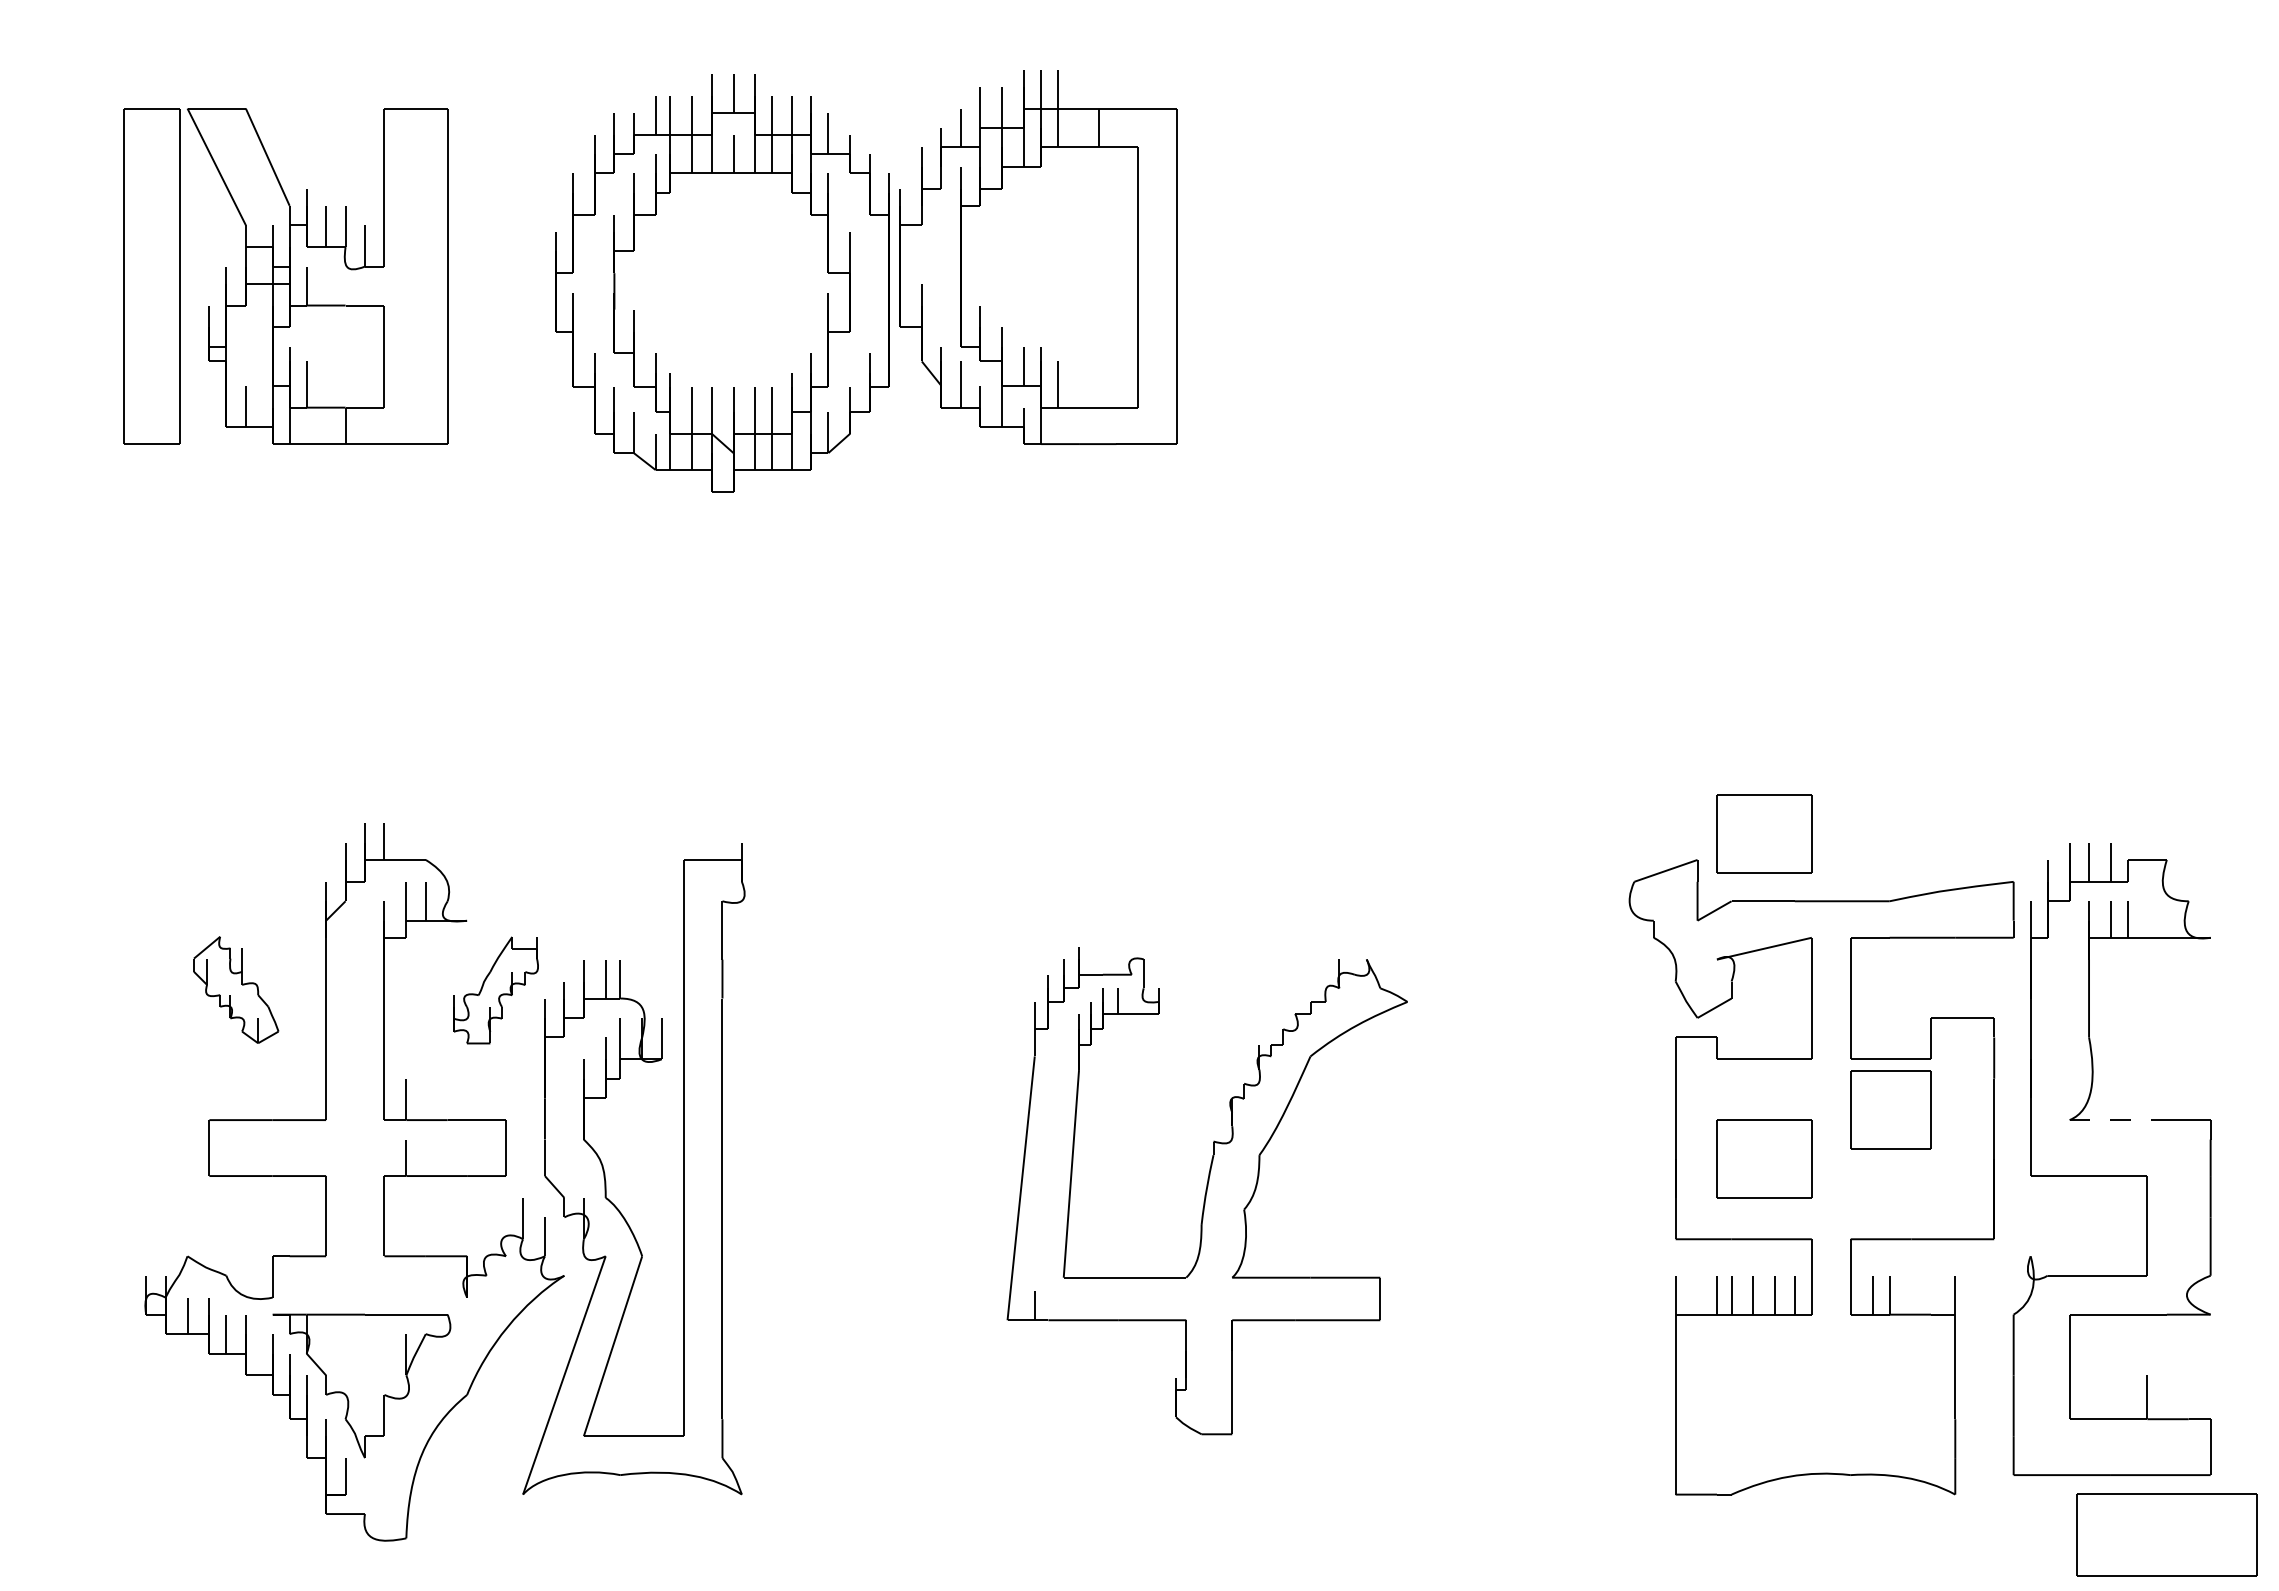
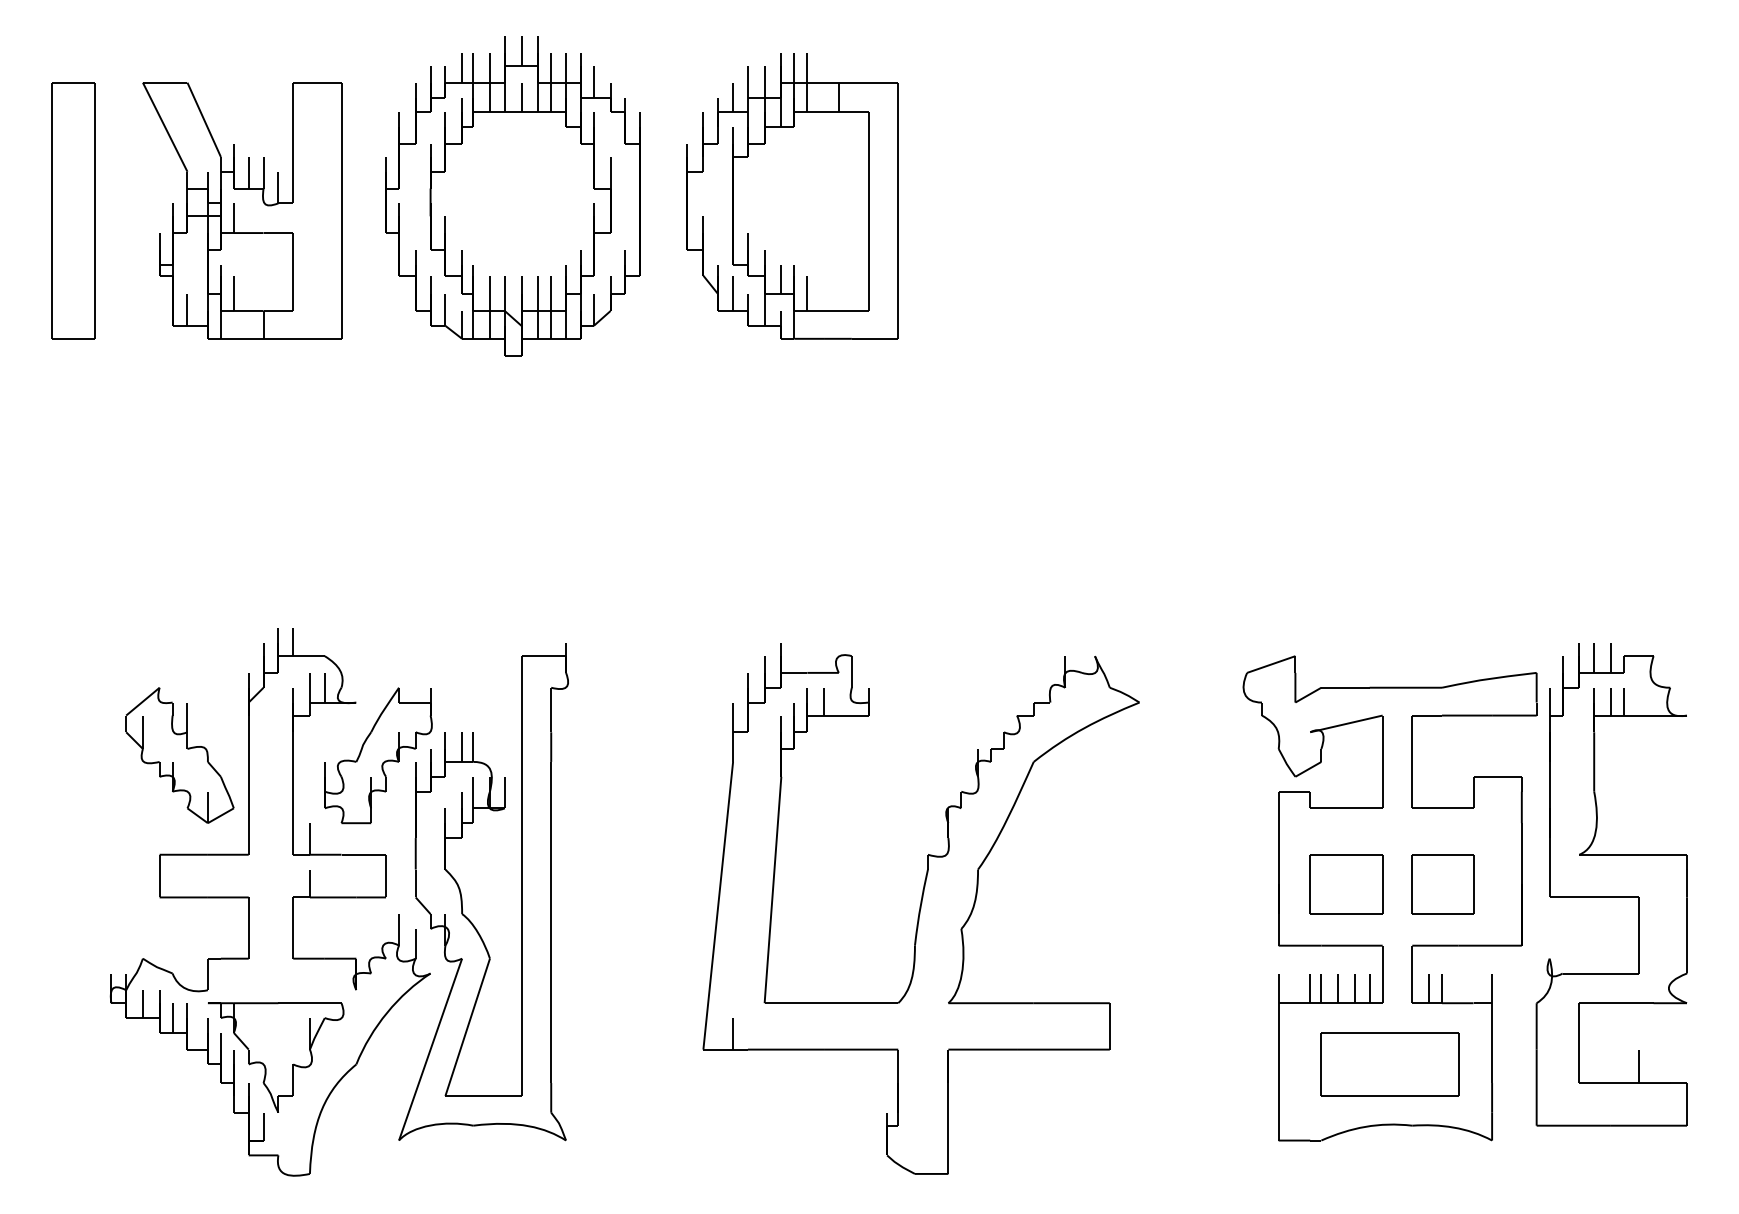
part: (151, 276) -> (72, 210), moved
part: (722, 283) -> (513, 196), moved
part: (1764, 833) -> (1346, 636), removed
part: (236, 989) -> (180, 755), size x1.67
part: (495, 990) -> (377, 755), size x1.67
part: (1890, 1109) -> (1442, 884), moved
line: (2118, 1120) -> (1616, 855), dashed -> solid
part: (1207, 1191) -> (921, 909), size x1.43
part: (2166, 1534) -> (1390, 1064), moved

